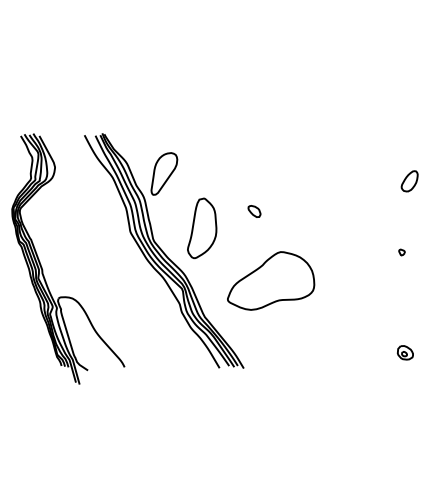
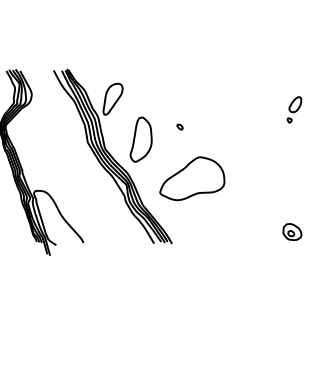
part: (254, 211) -> (180, 127), size x0.6
part: (401, 252) -> (289, 120), moved
part: (404, 352) -> (291, 231), size x1.6

